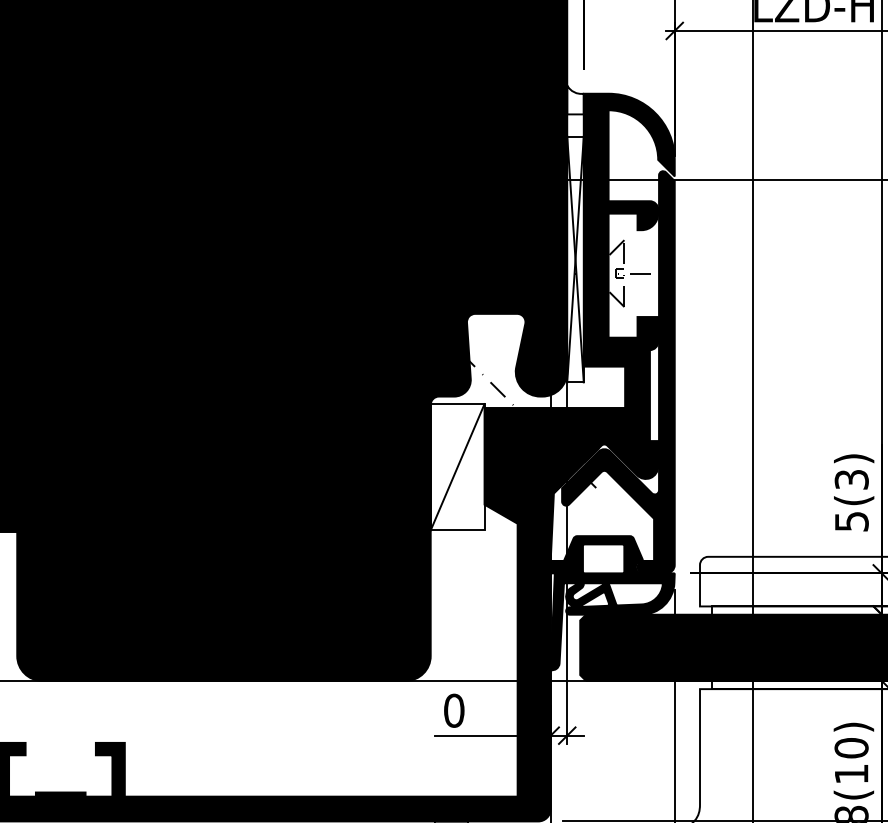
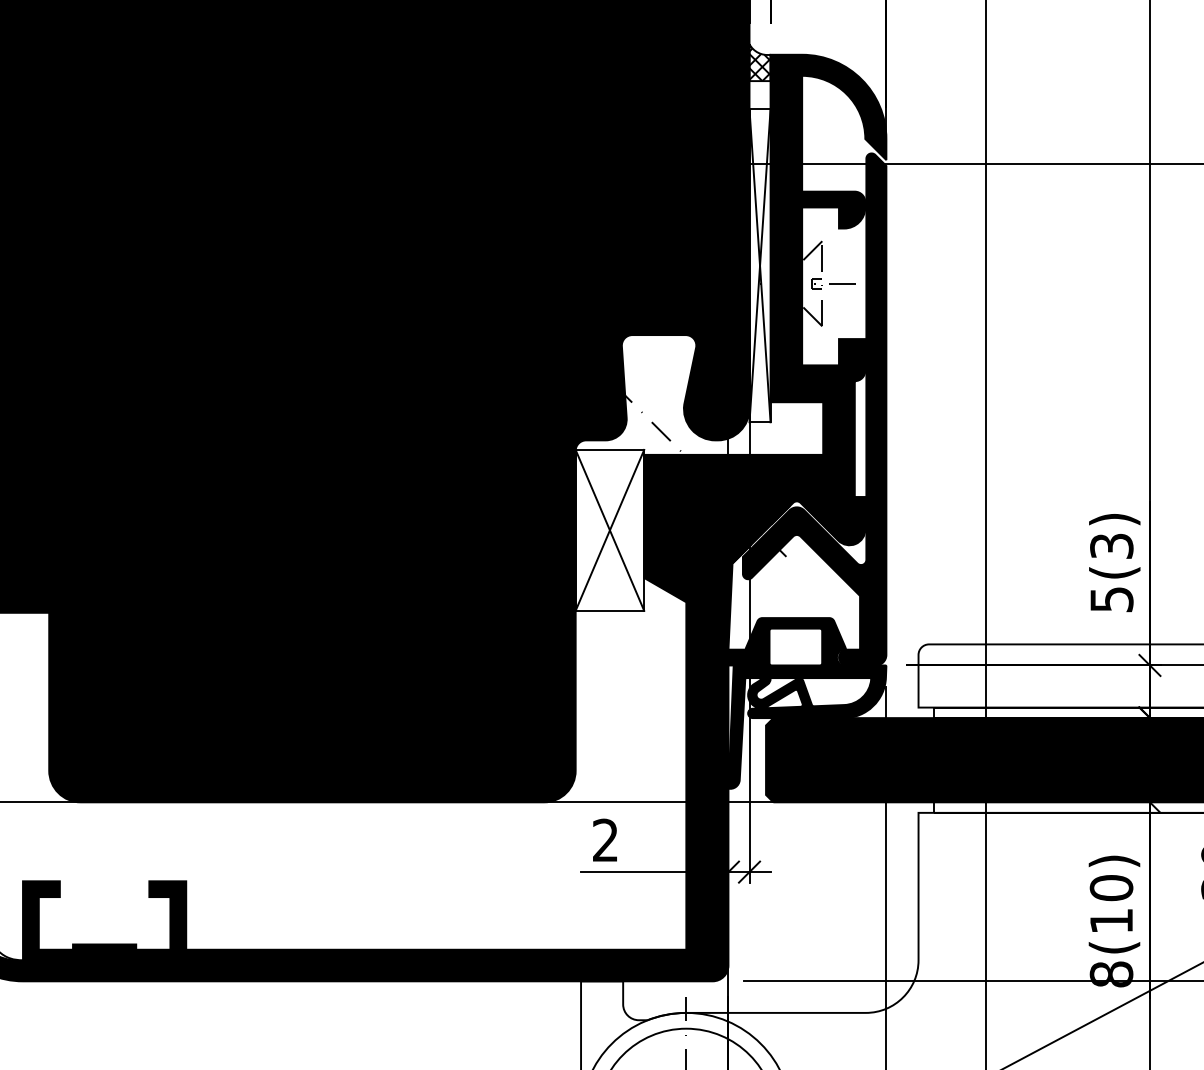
hatch: (575, 101) -> (759, 64), added
line: (457, 466) -> (609, 529), added
text: (454, 710) -> (605, 840), 0 -> 2

